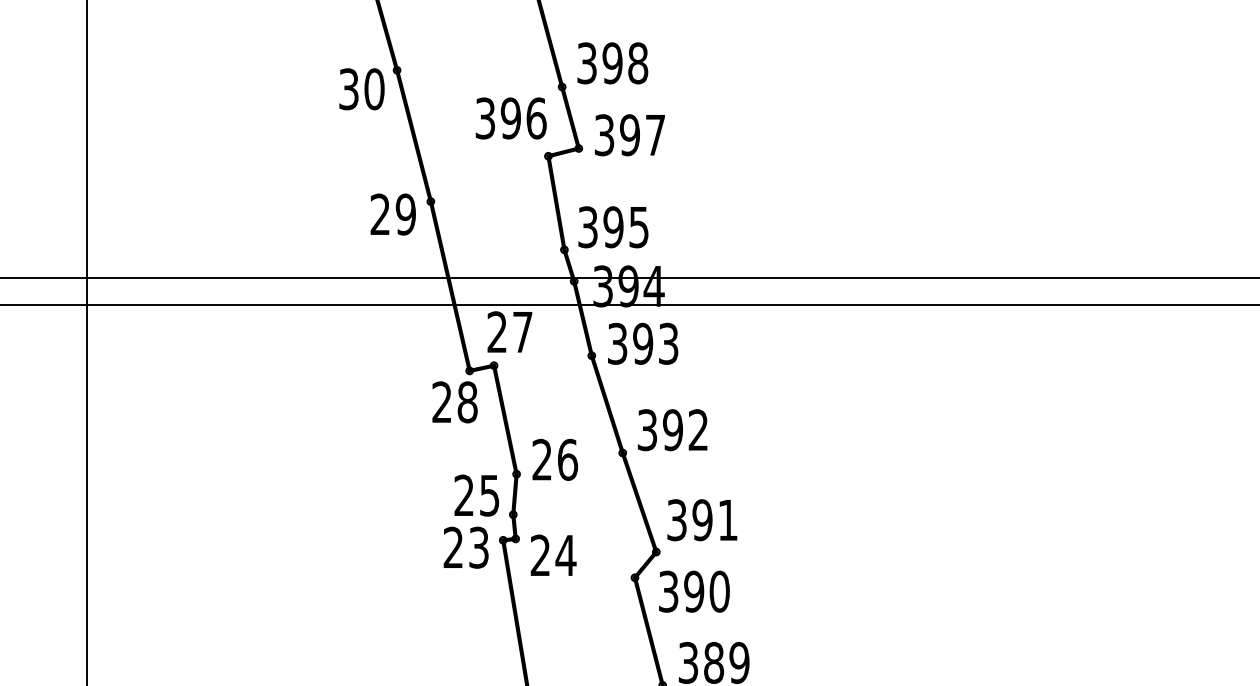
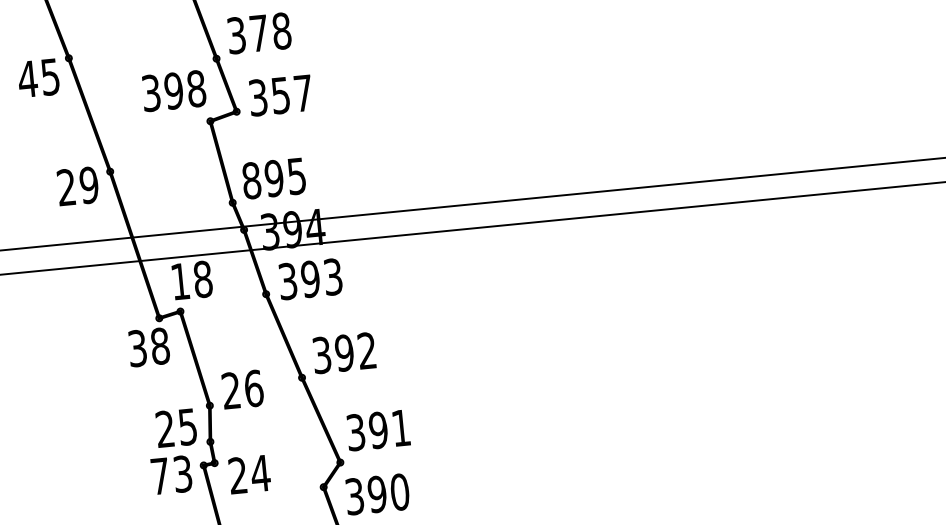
text: (612, 63) -> (259, 33), 398 -> 378
text: (361, 89) -> (39, 78), 30 -> 45
text: (536, 118) -> (196, 88), 396 -> 398
text: (629, 135) -> (280, 95), 397 -> 357
text: (588, 227) -> (252, 180), 395 -> 895
text: (509, 332) -> (191, 280), 27 -> 18
text: (441, 402) -> (137, 348), 28 -> 38
text: (452, 546) -> (159, 475), 23 -> 73

